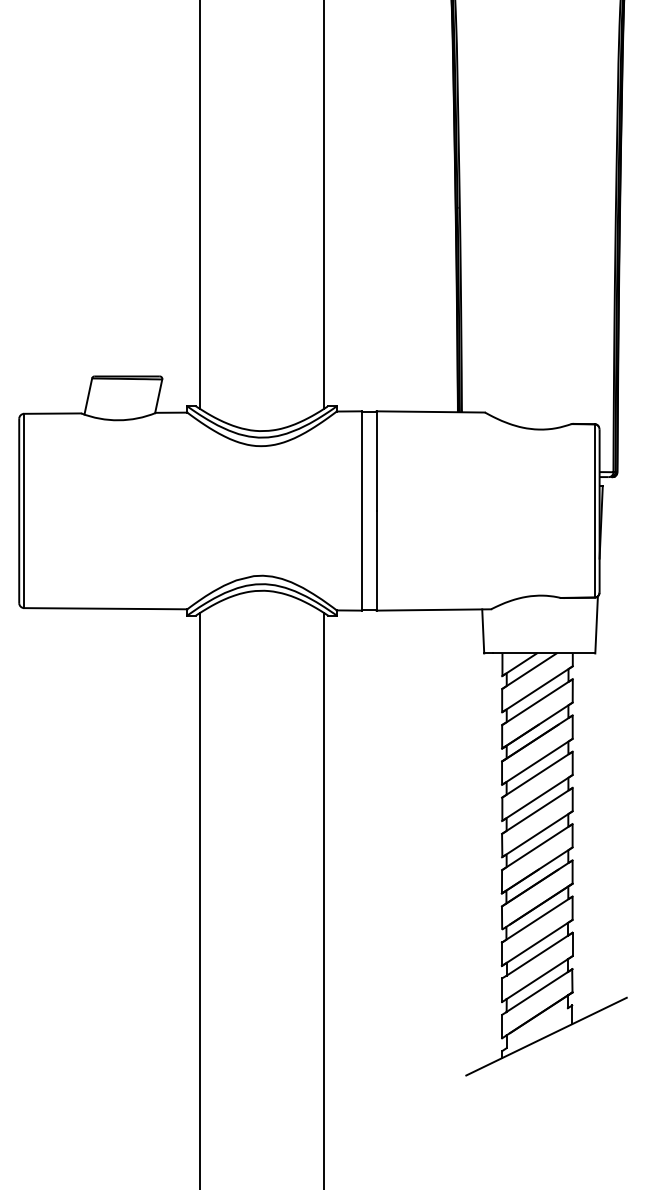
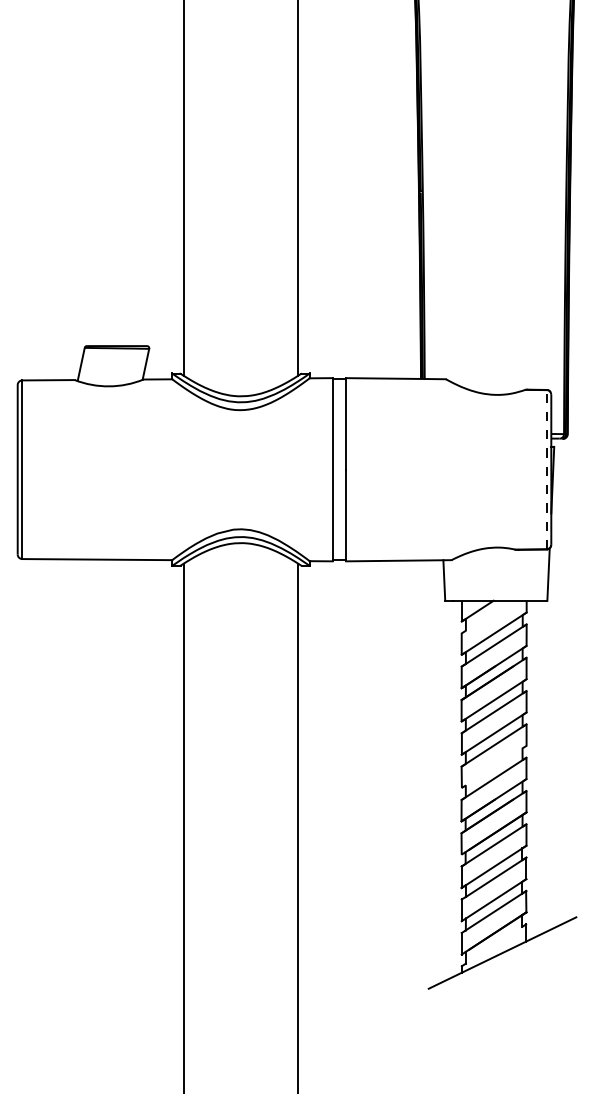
line: (594, 510) -> (546, 469), solid -> dashed
line: (529, 671) -> (486, 617), removed
line: (537, 834) -> (494, 767), removed

